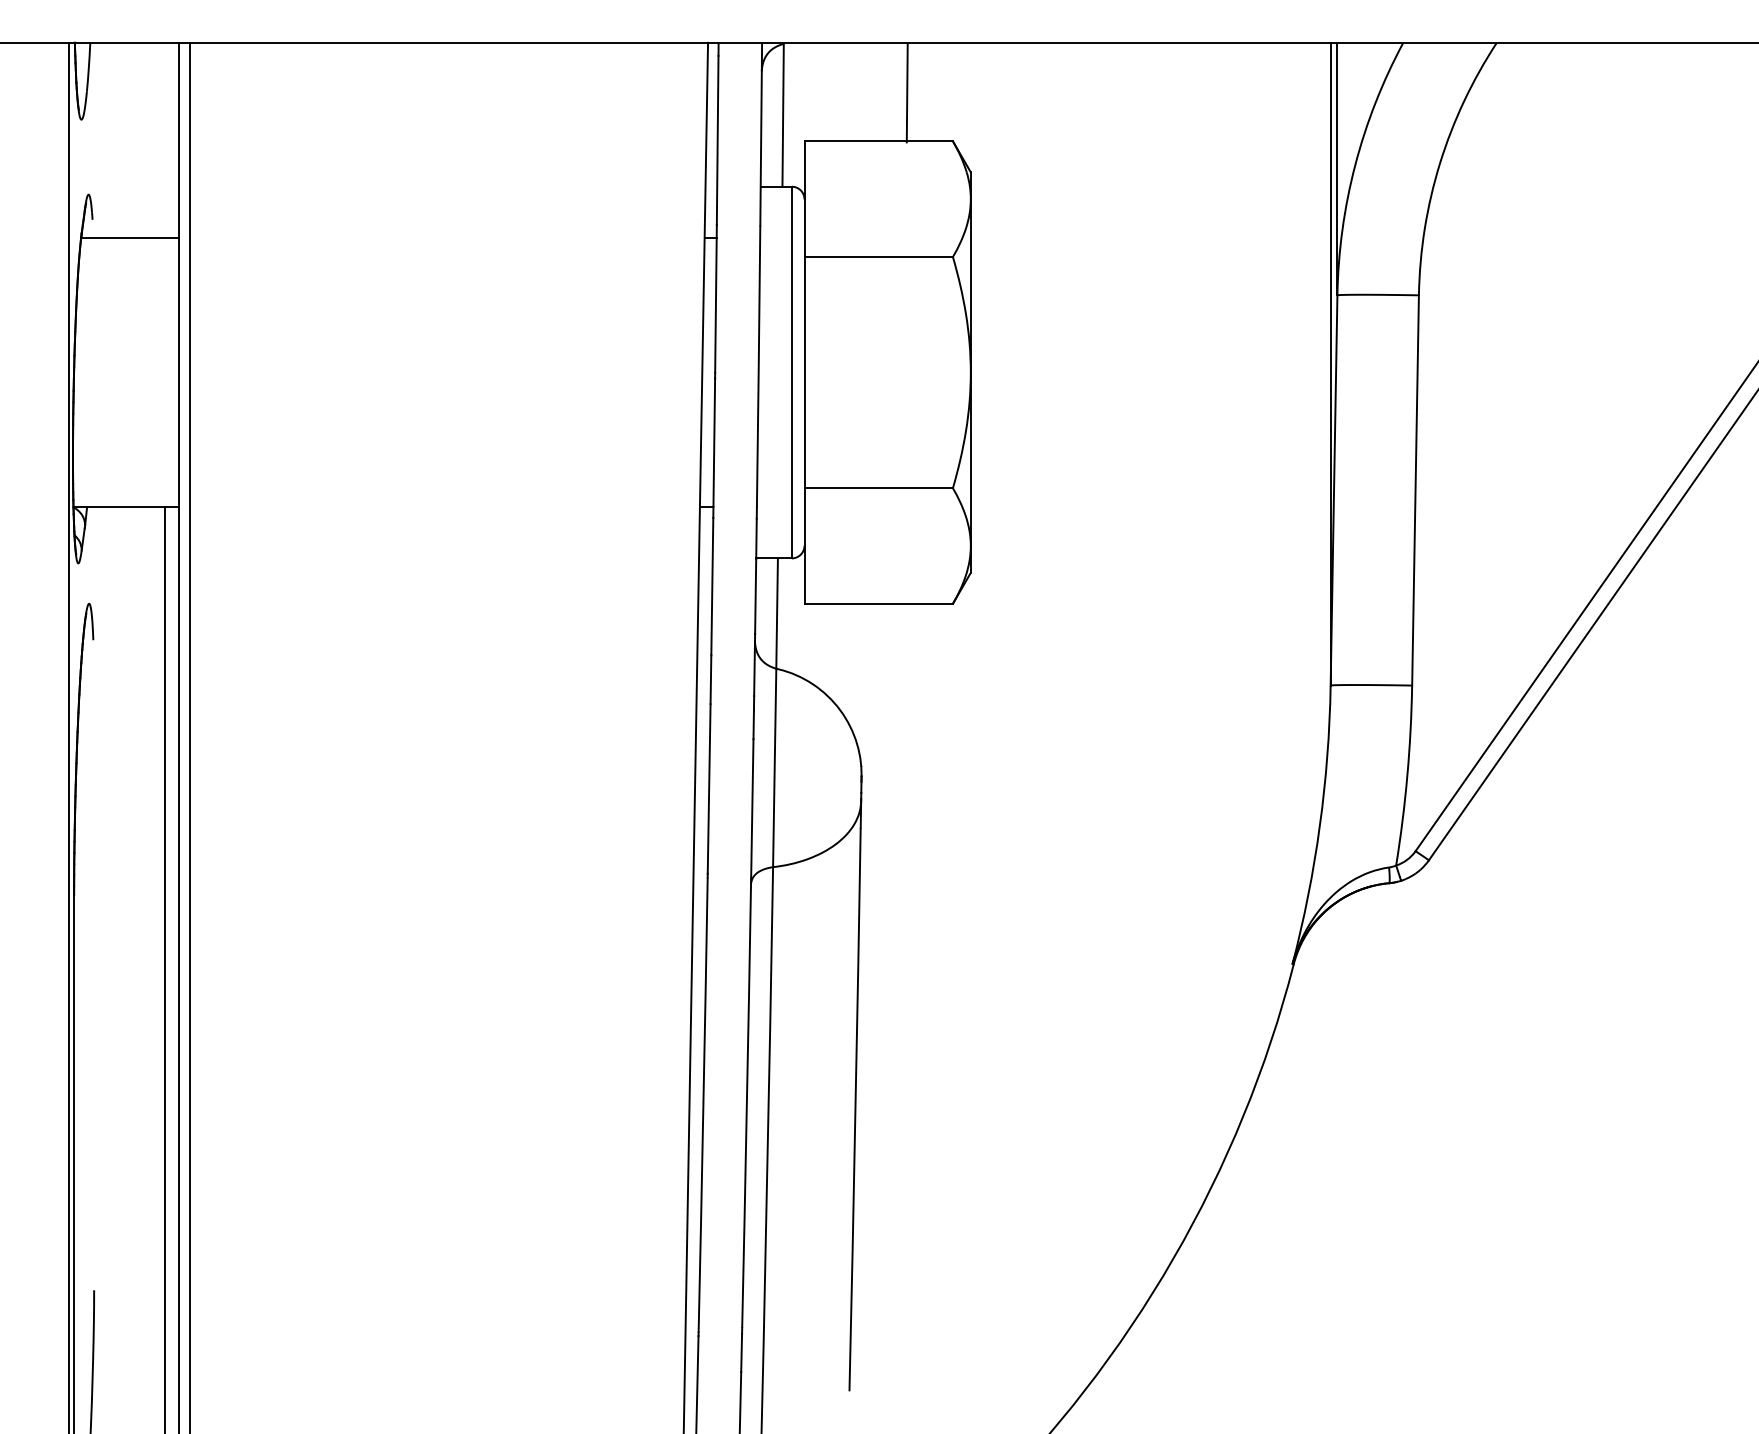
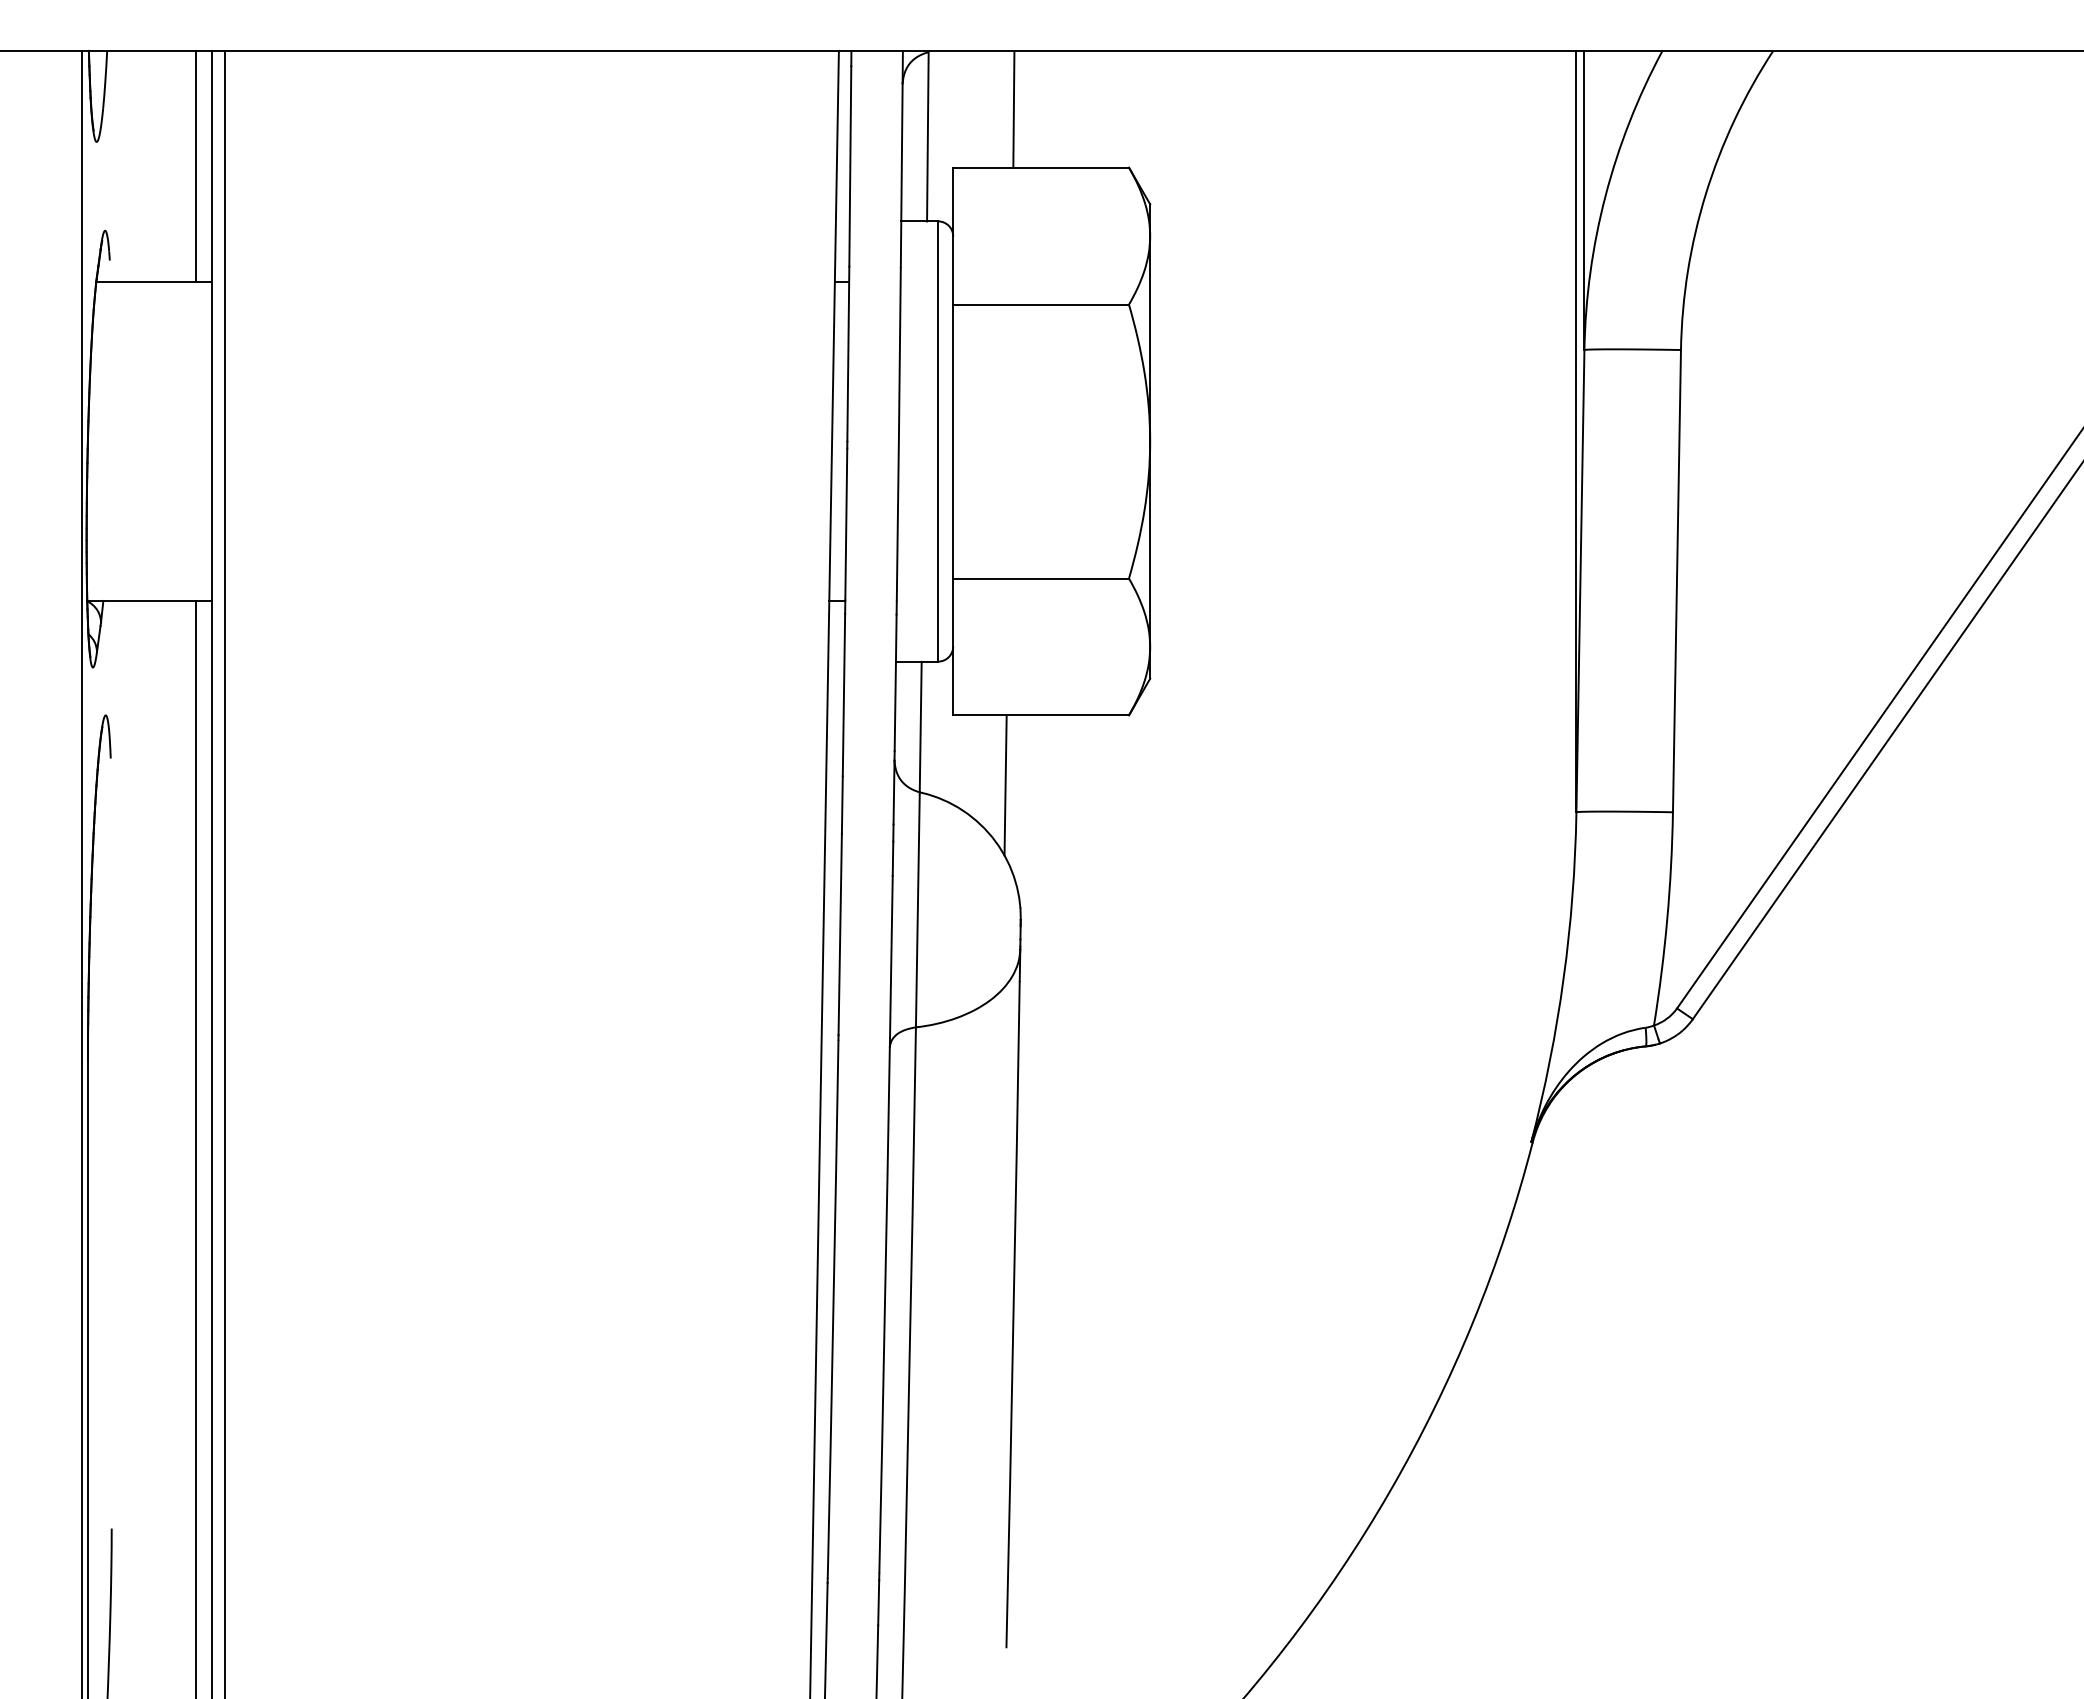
line: (906, 93) -> (1013, 109), moved
line: (164, 140) -> (195, 166), added
line: (848, 662) -> (1005, 785), added

